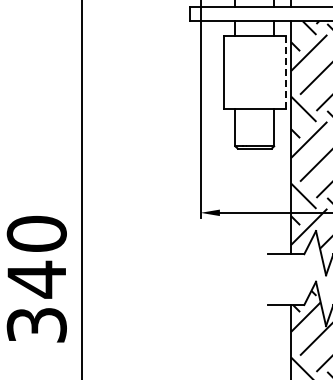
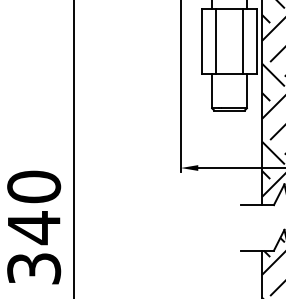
line: (239, 71) -> (215, 41), added
line: (270, 71) -> (243, 41), added
line: (285, 71) -> (257, 41), dashed -> solid

